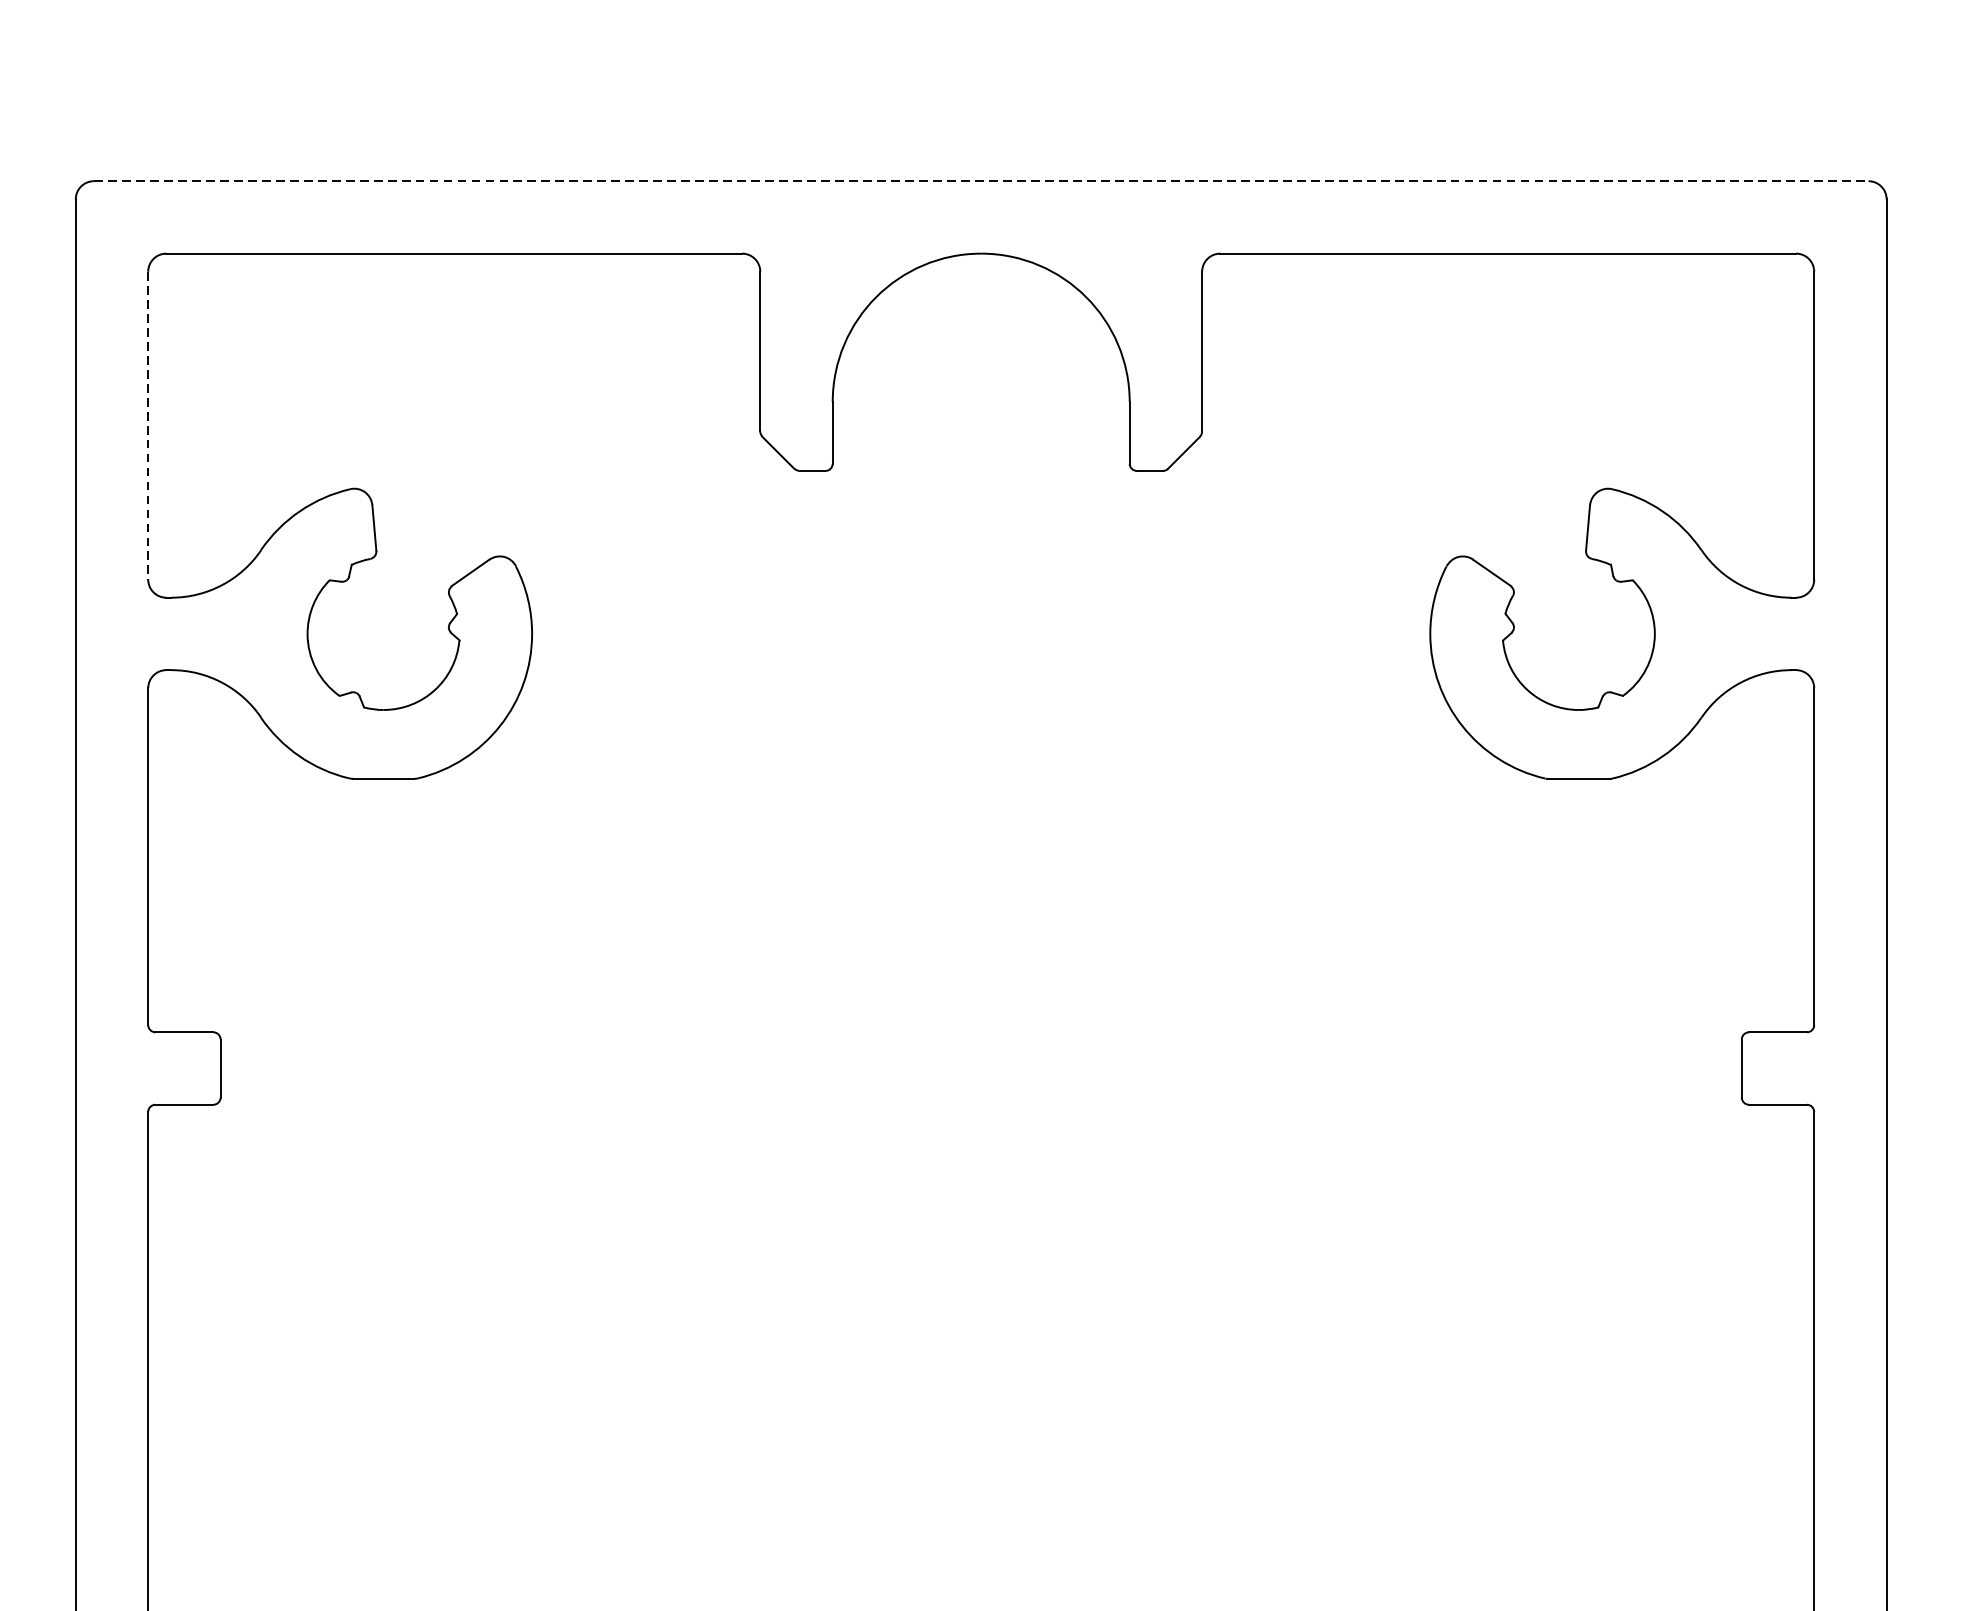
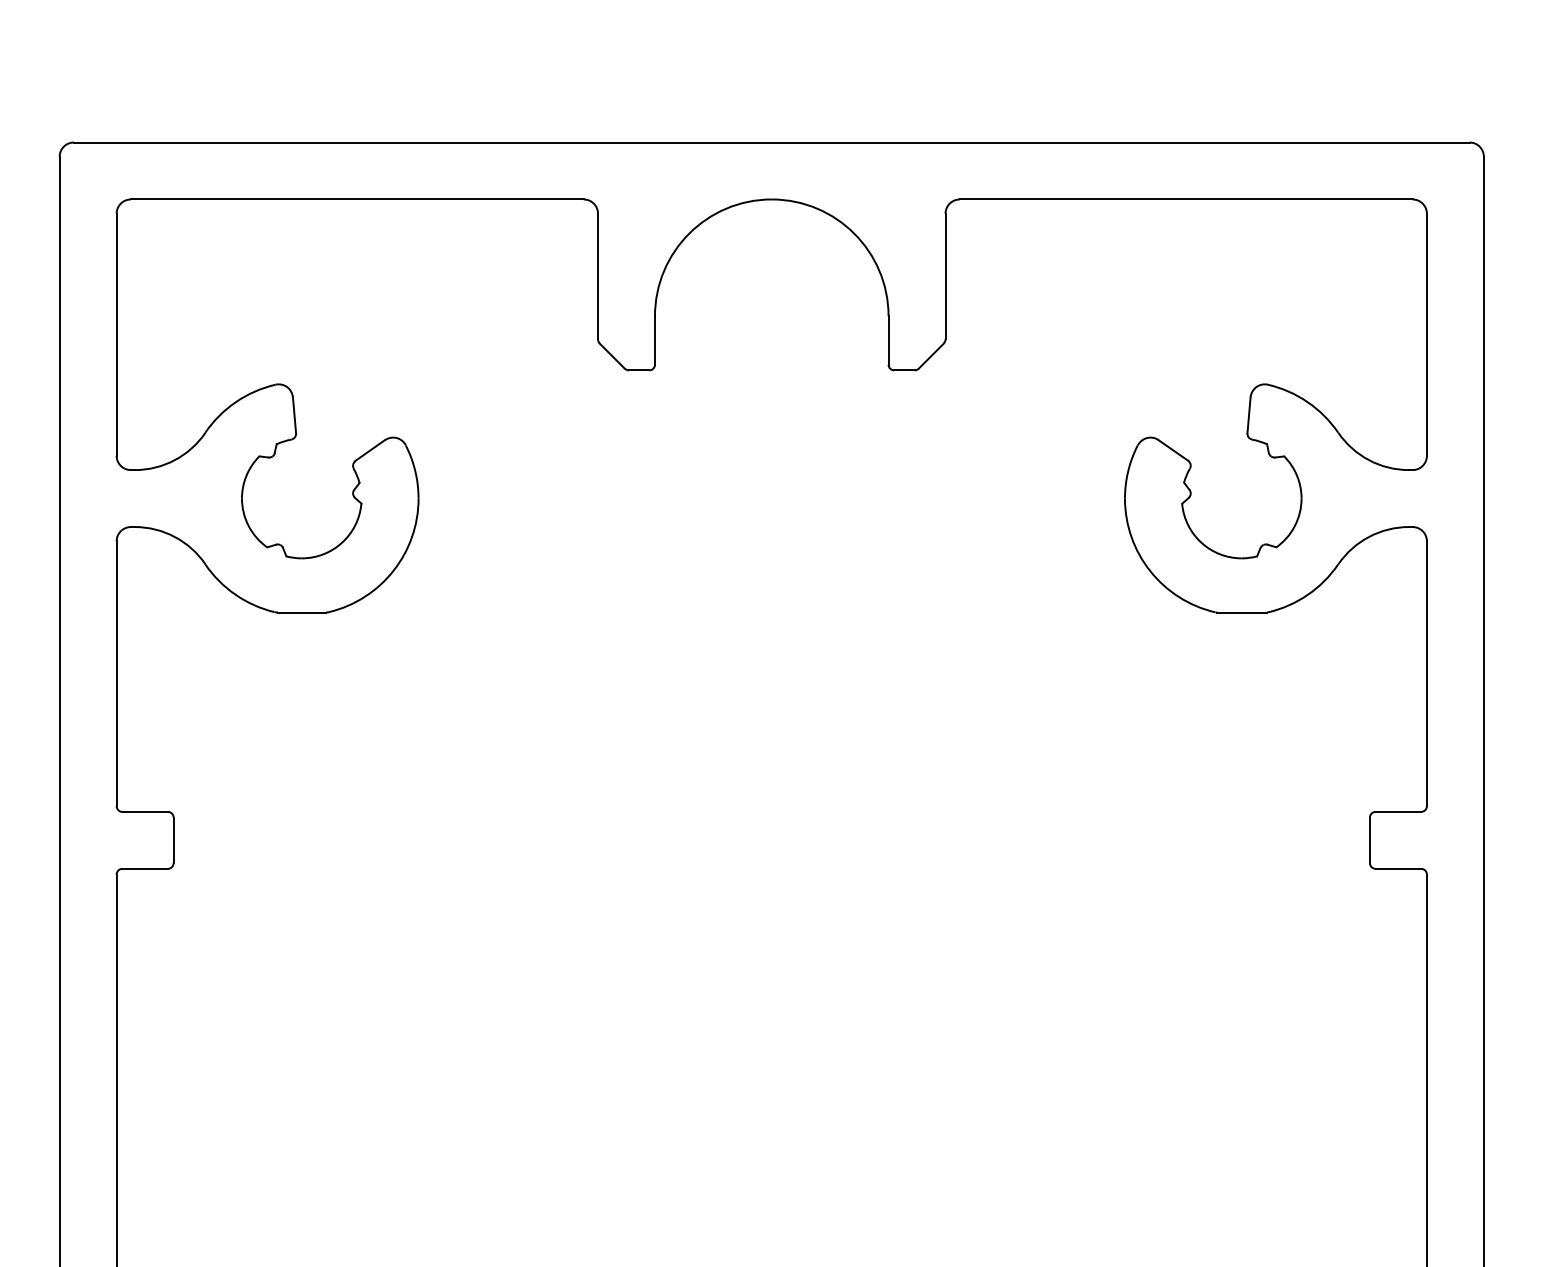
line: (980, 181) -> (771, 142), dashed -> solid
line: (148, 426) -> (116, 335), dashed -> solid

